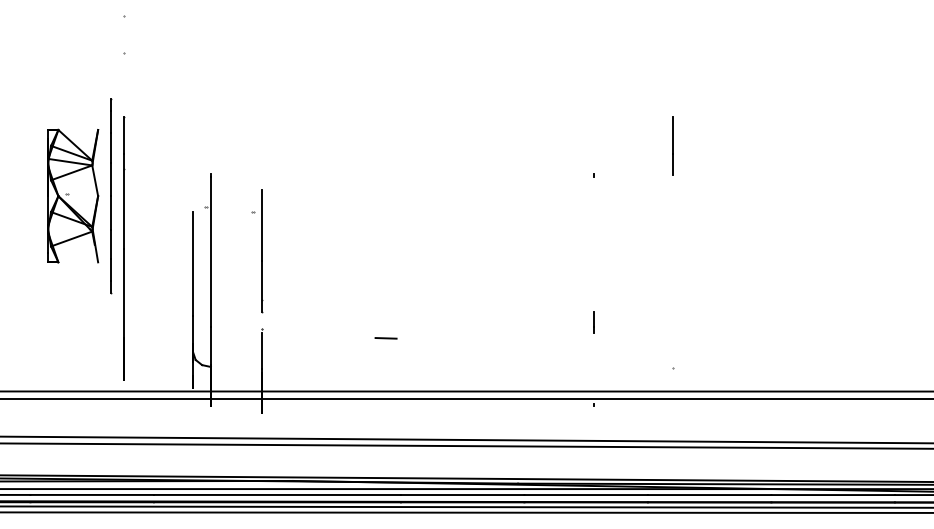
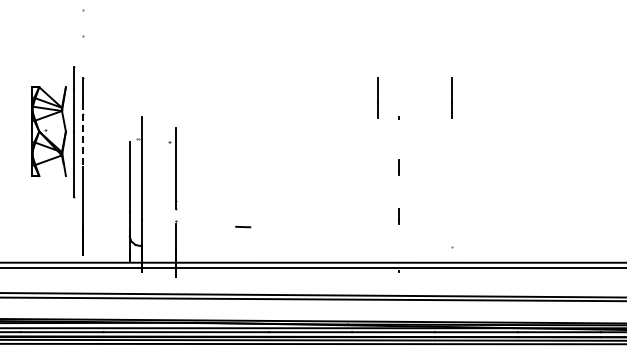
line: (562, 145) -> (377, 97), added
line: (124, 201) -> (83, 135), solid -> dashed
line: (593, 249) -> (398, 167), added
line: (386, 339) -> (243, 227), moved

